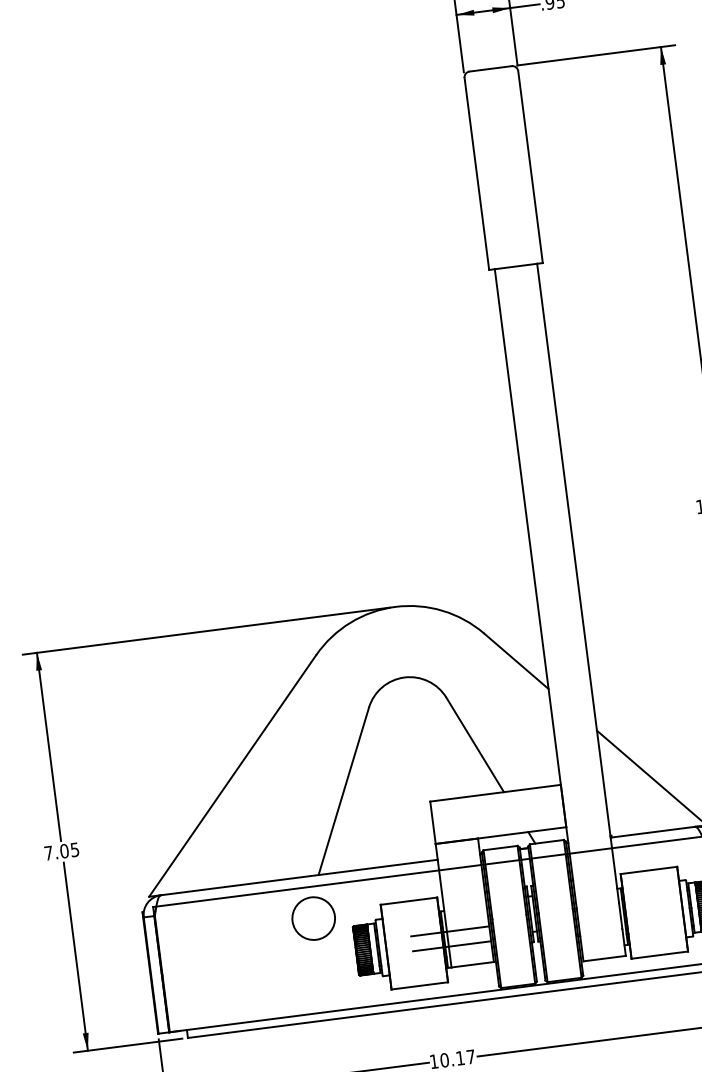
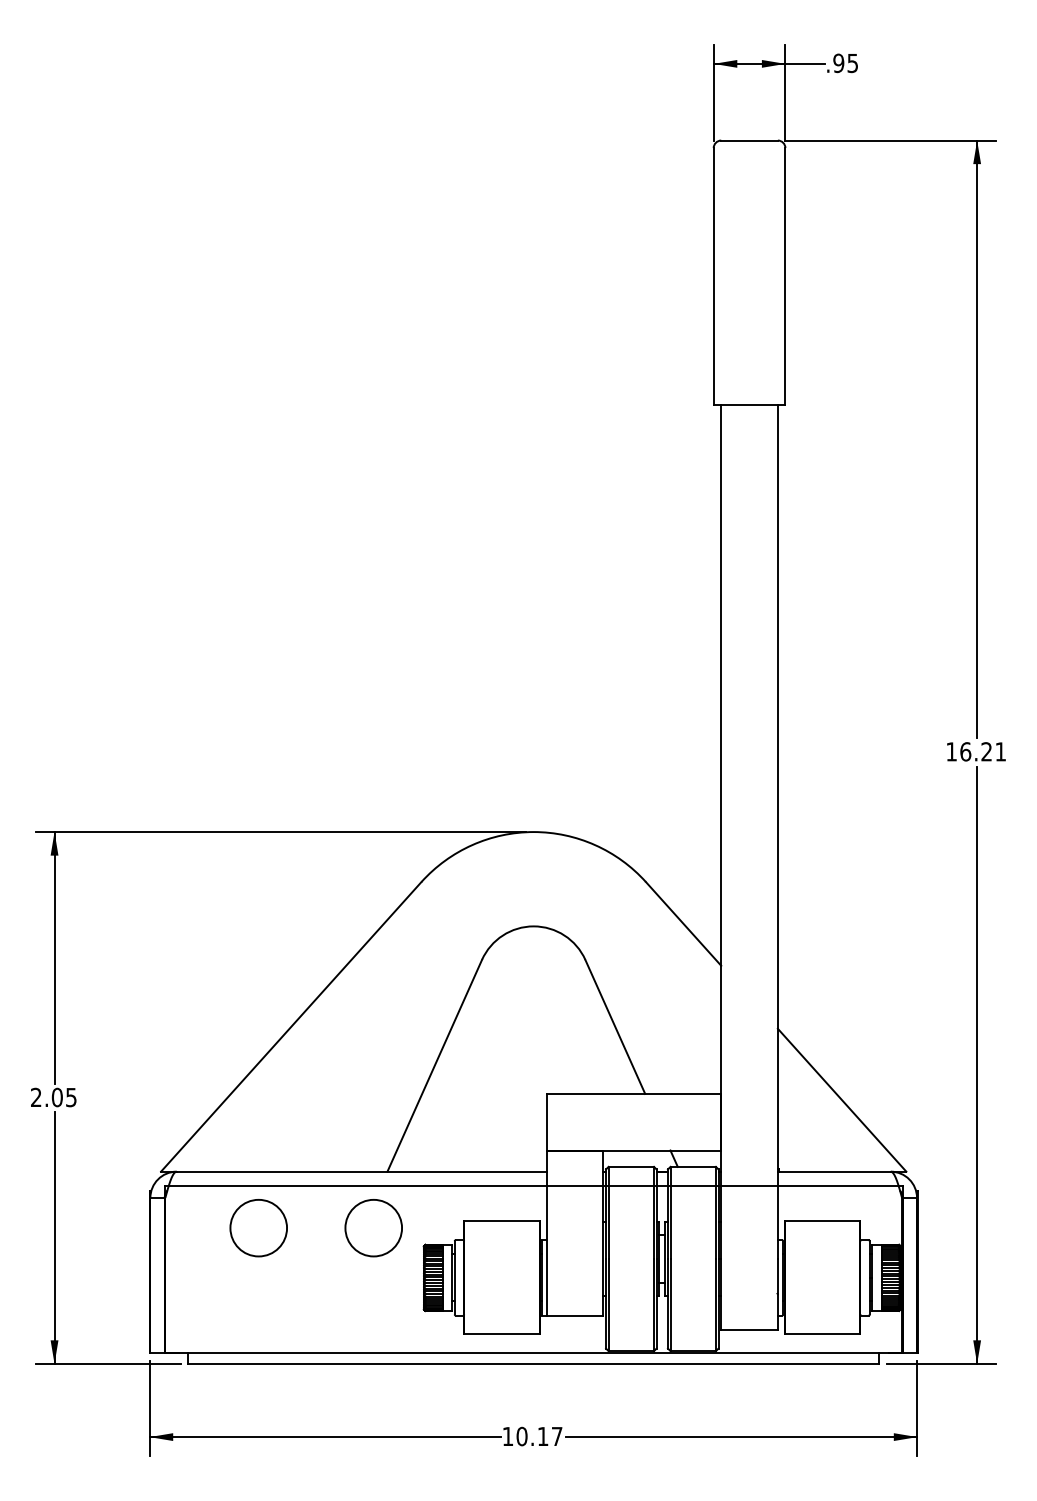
text: (48, 852) -> (36, 1096), 7.05 -> 2.05
circle: (227, 929) -> (258, 1228), added
line: (449, 931) -> (550, 1267), removed
line: (451, 946) -> (550, 1287), removed

